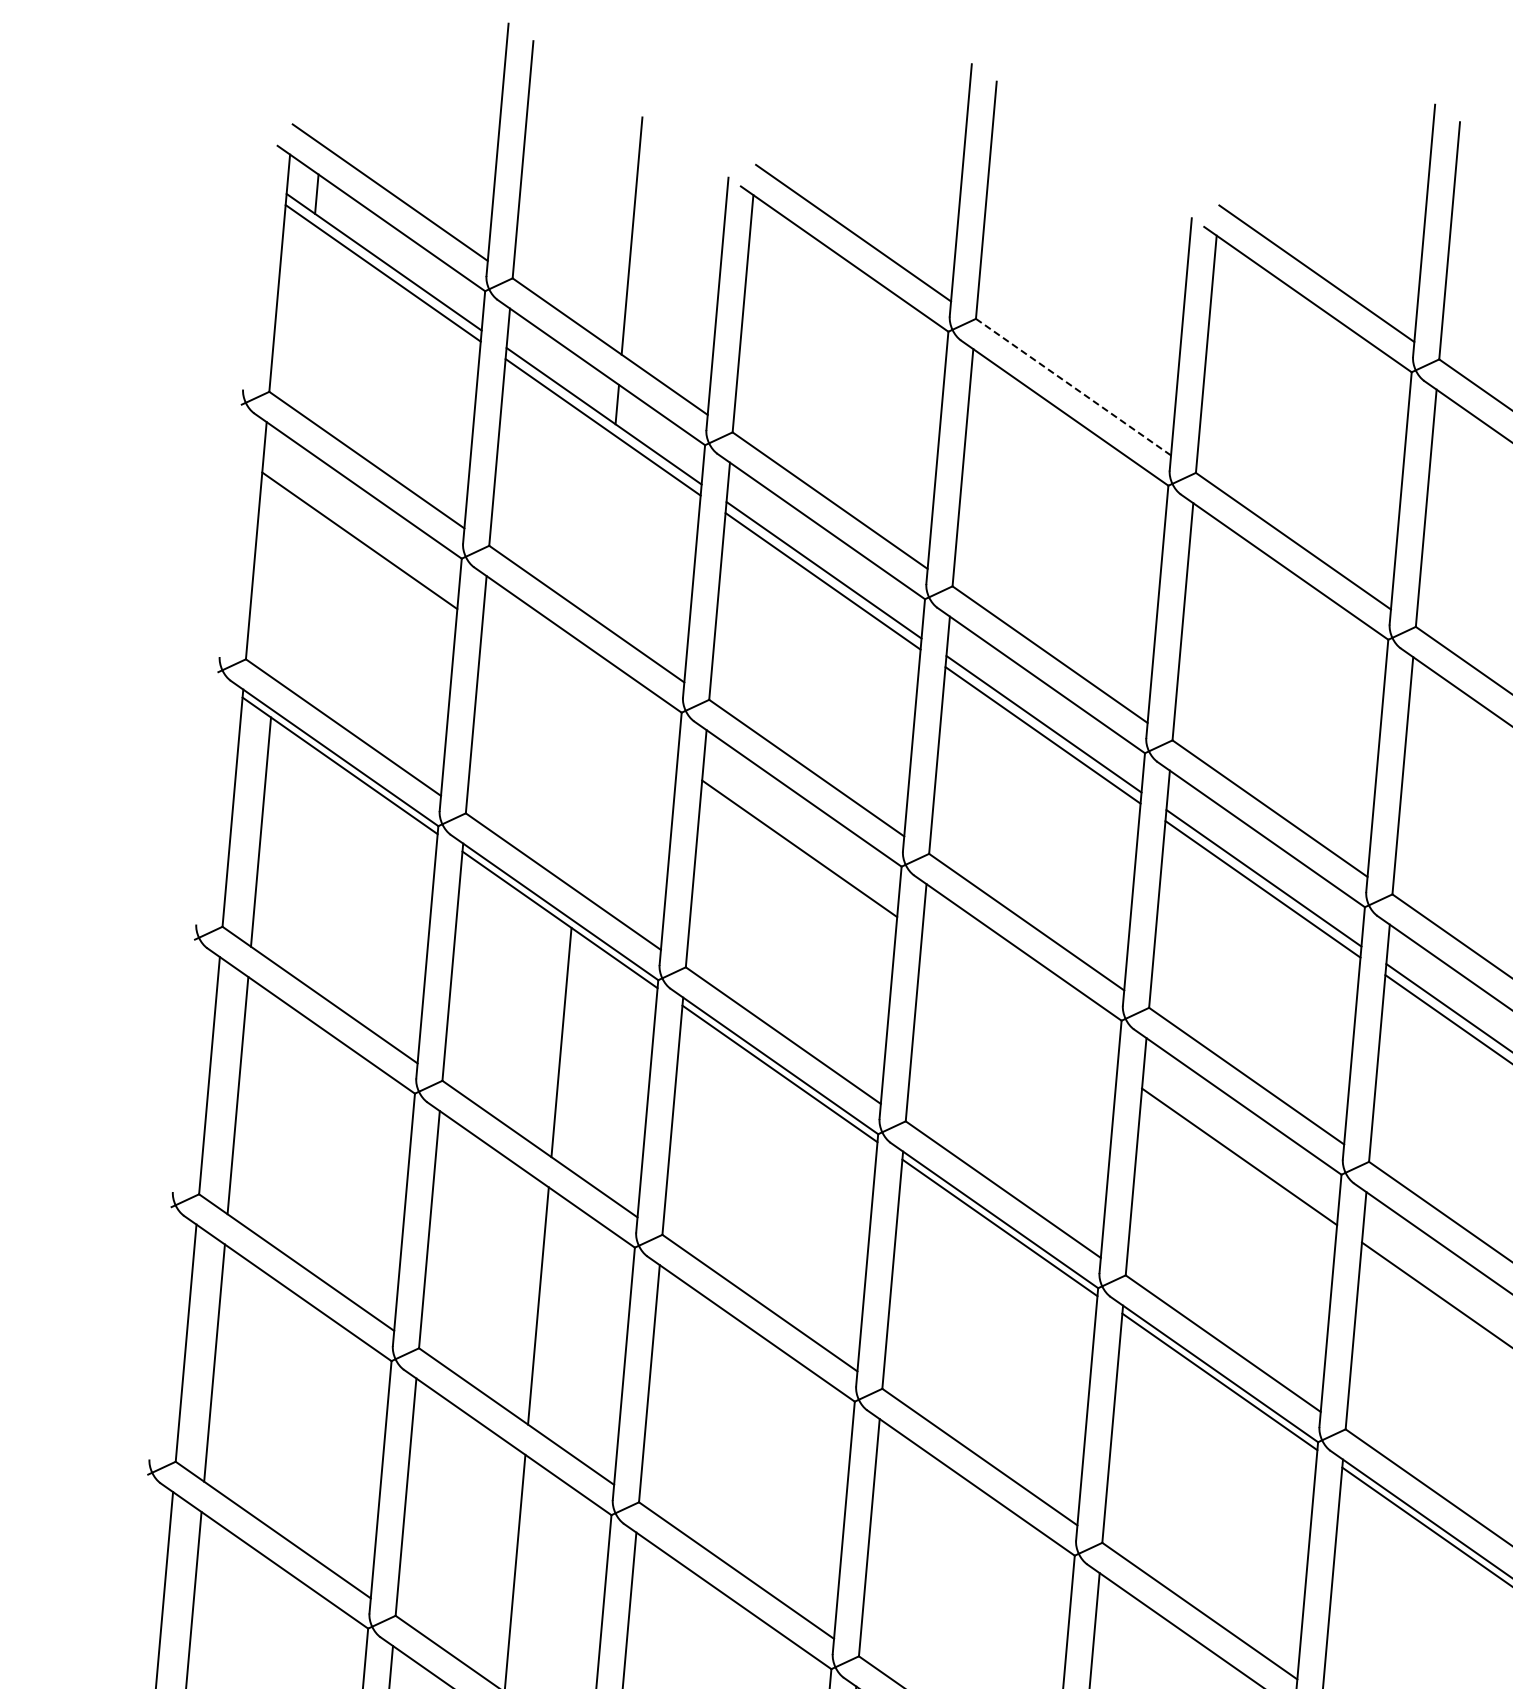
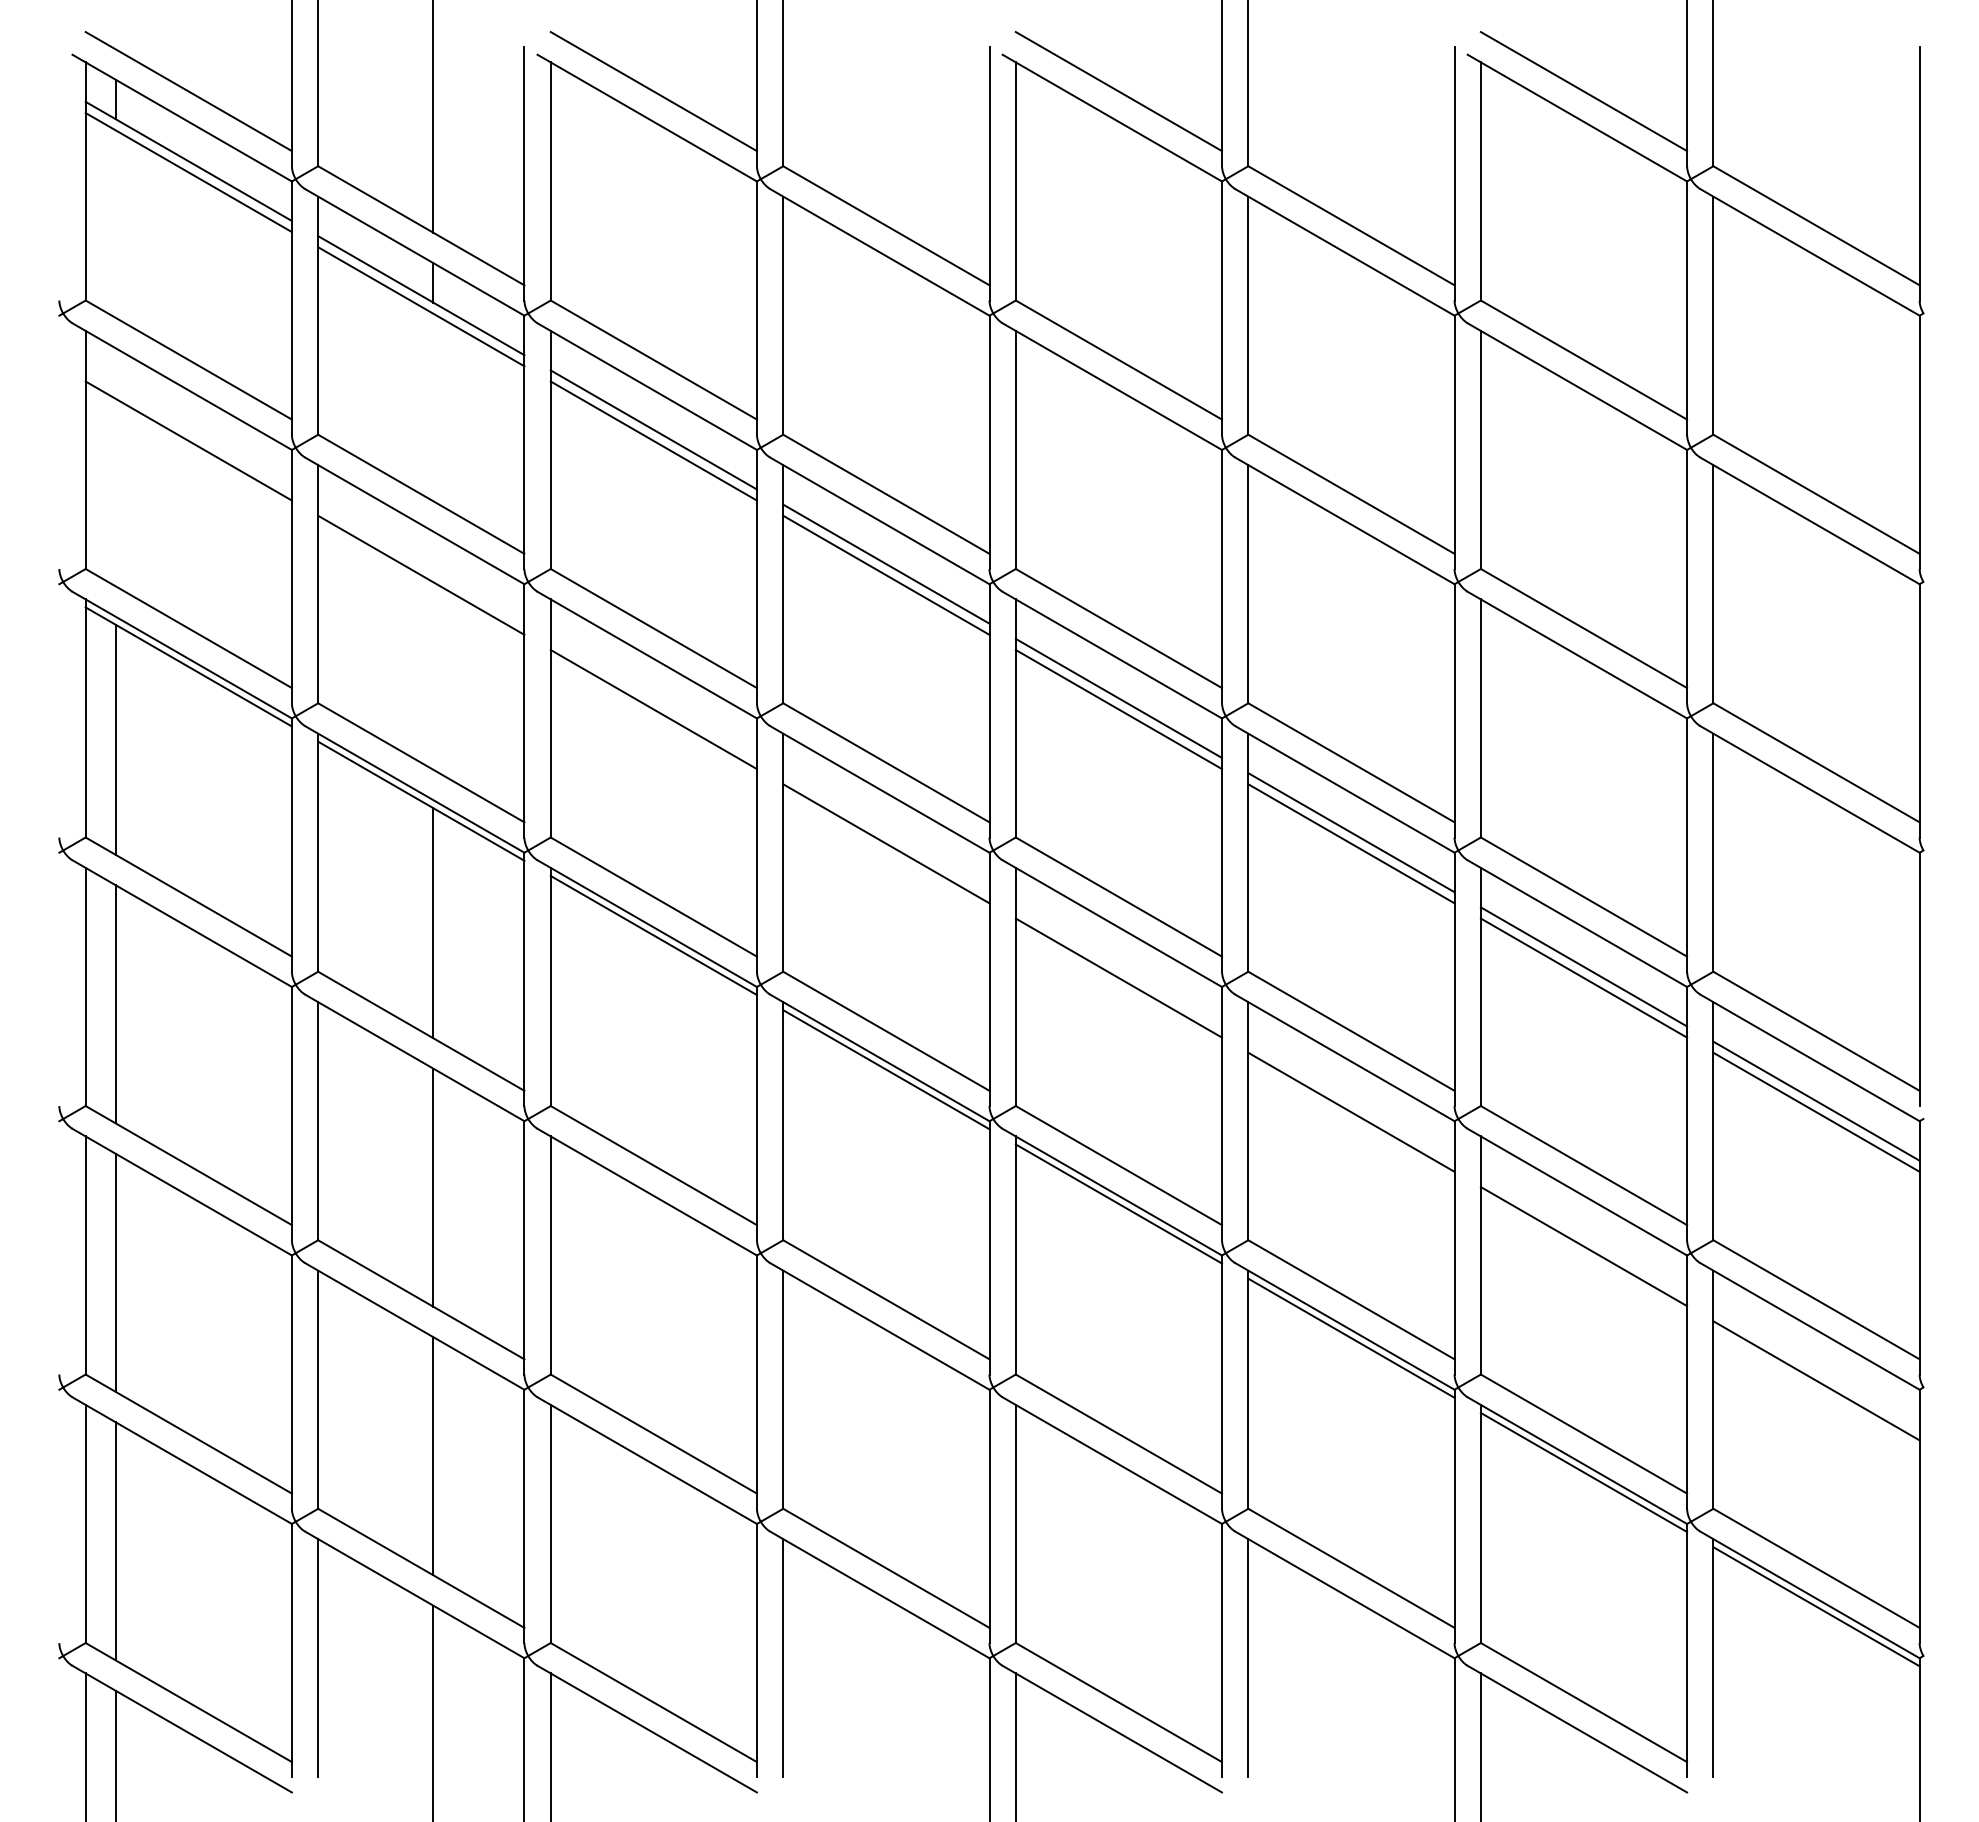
line: (1073, 387) -> (886, 226), dashed -> solid
line: (580, 694) -> (421, 574), added
line: (1019, 1002) -> (886, 843), added

